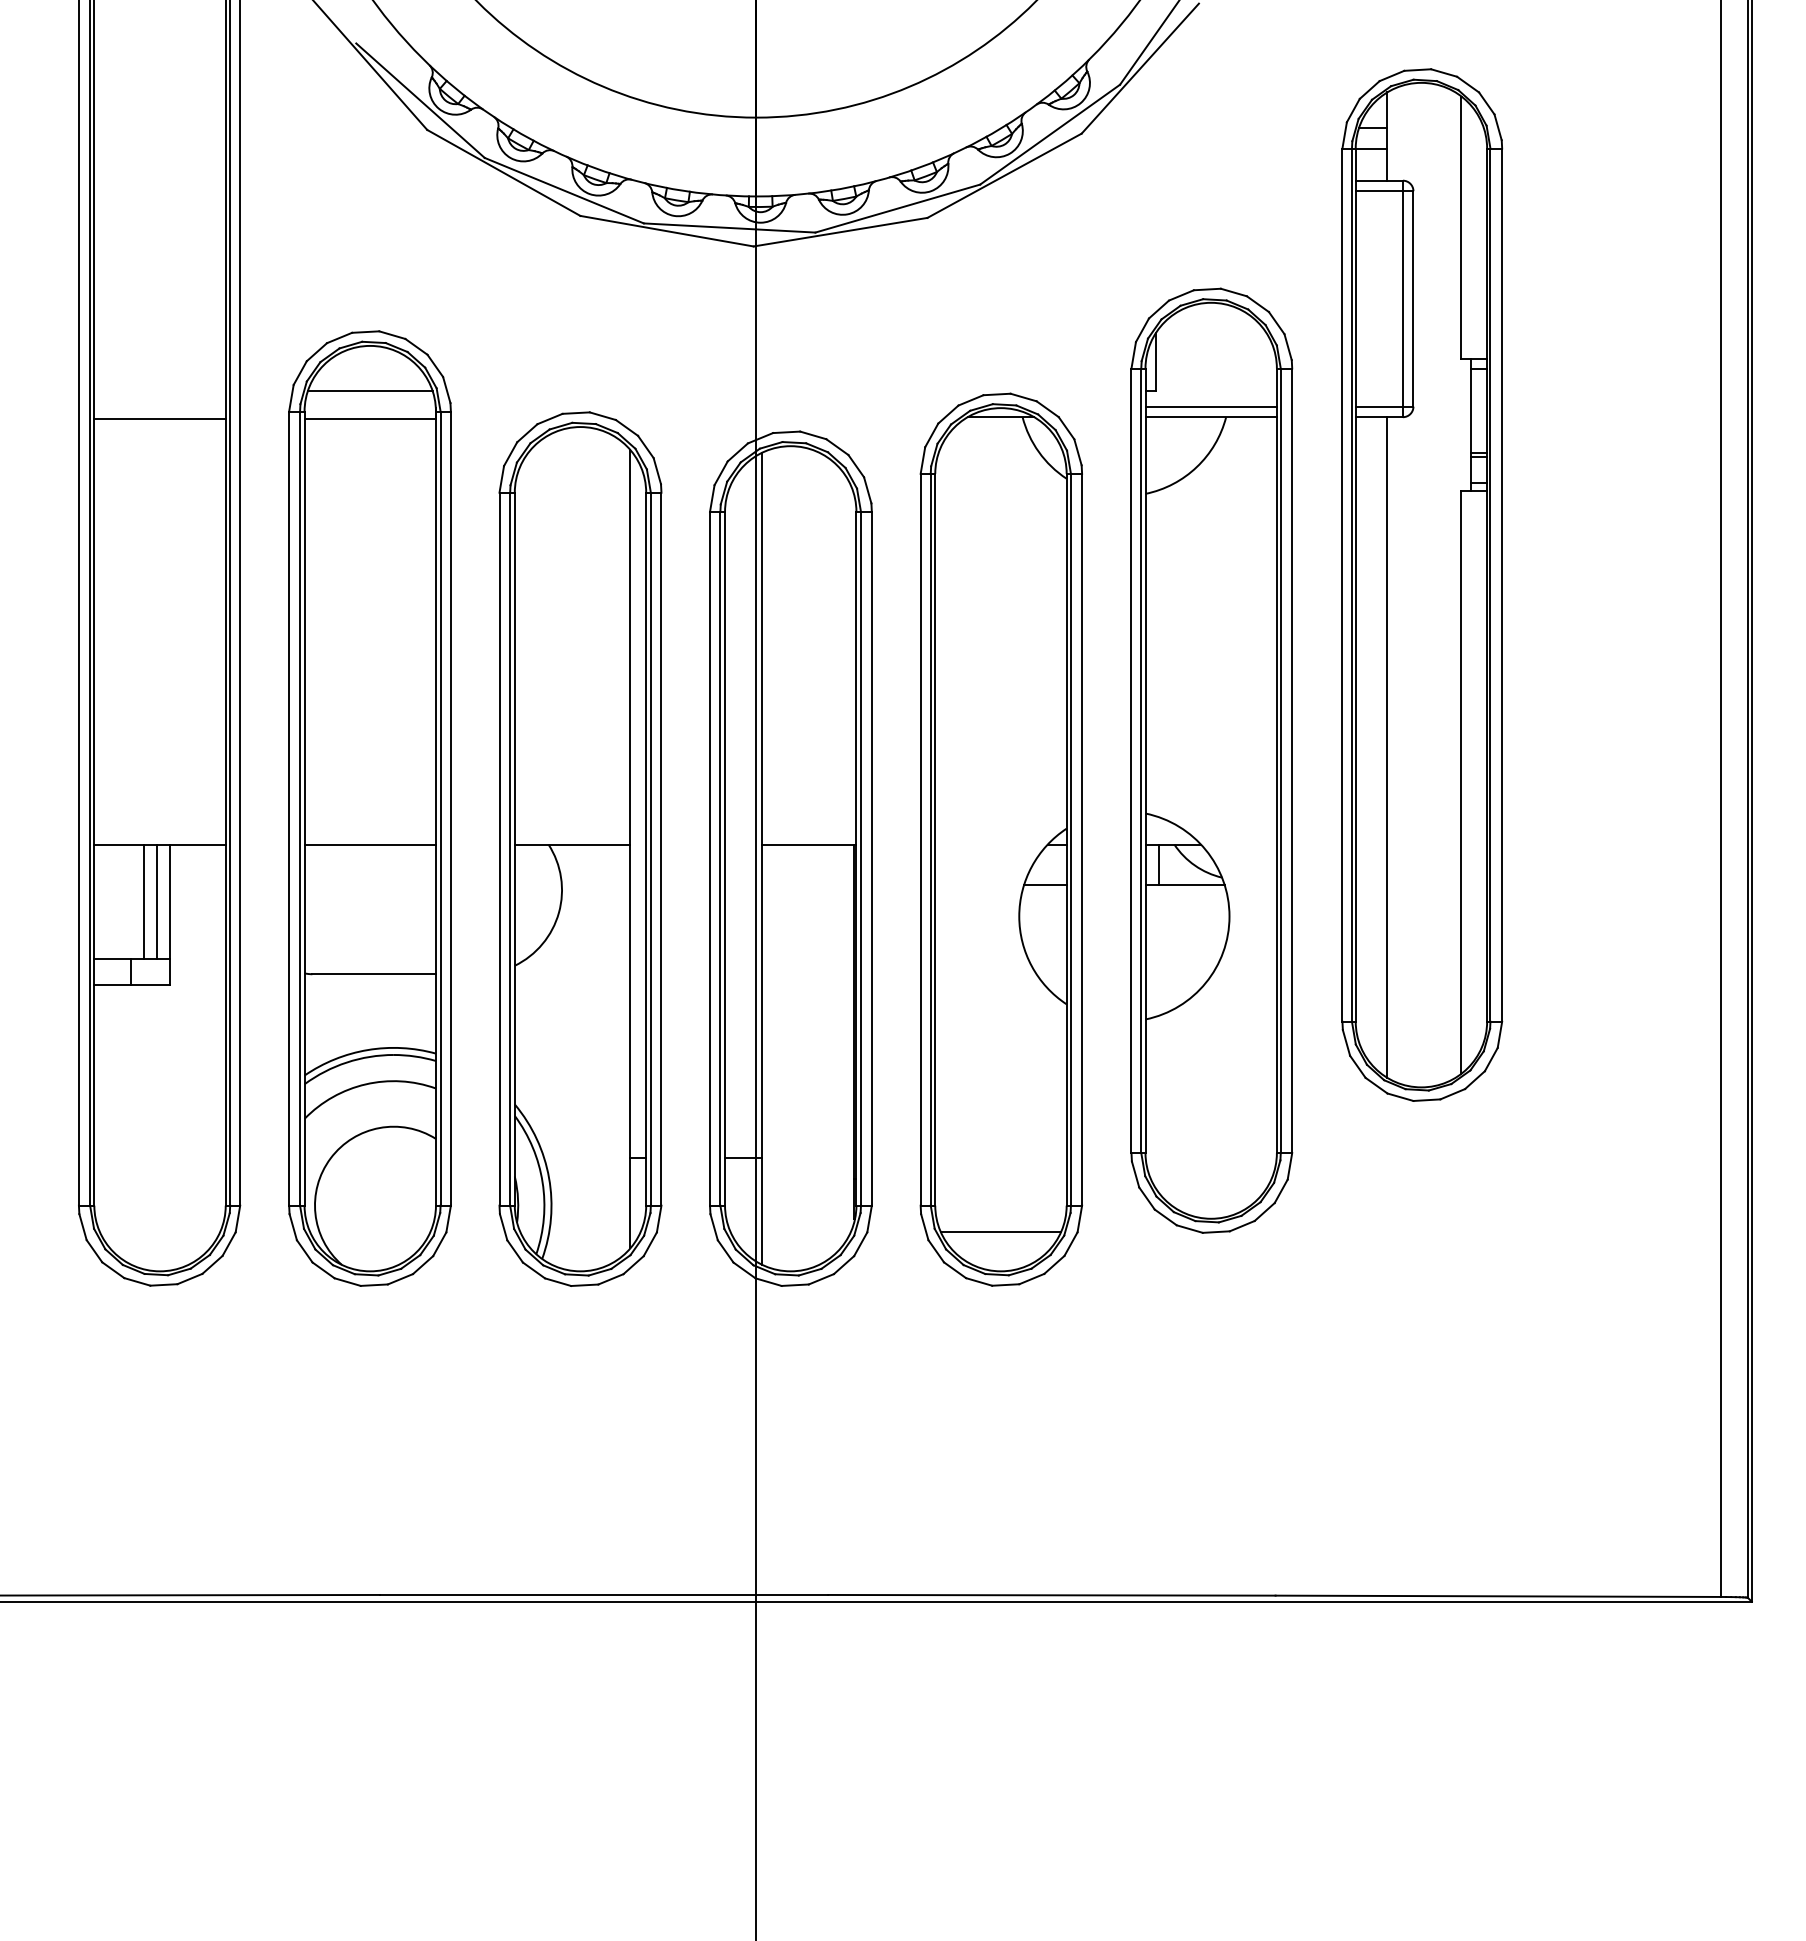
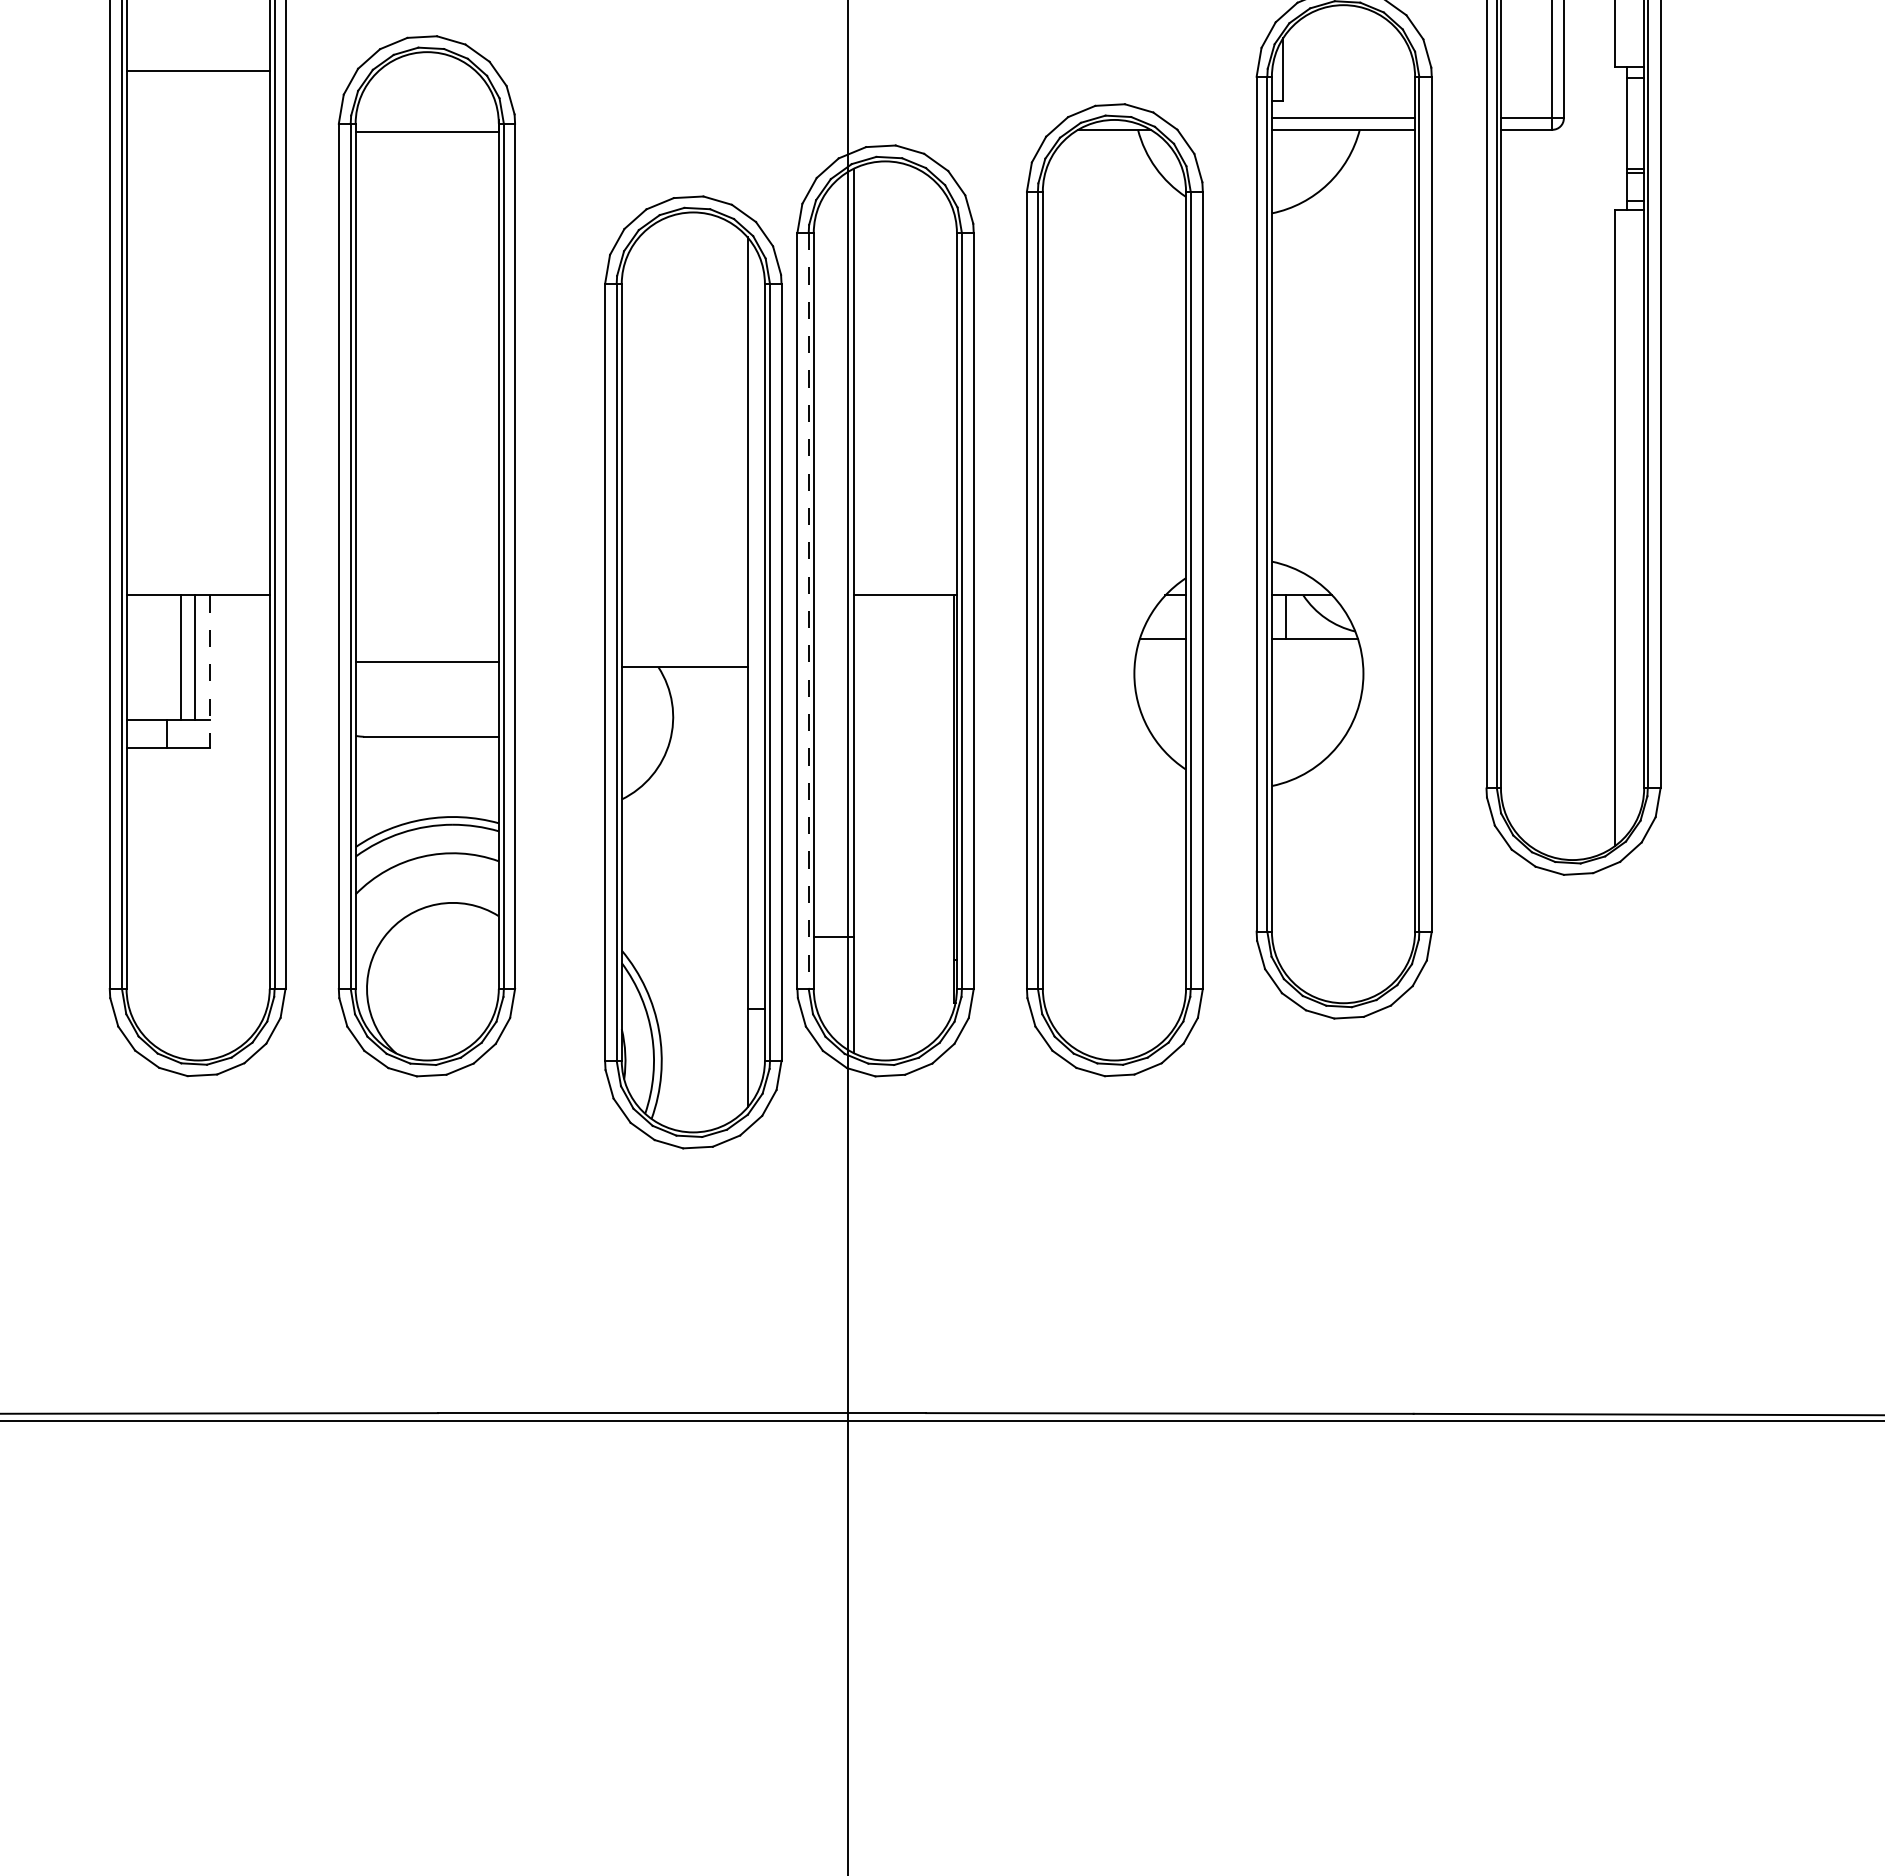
line: (369, 390) -> (426, 100), removed
line: (159, 418) -> (197, 70), moved
line: (1387, 747) -> (1535, 489), removed
line: (369, 844) -> (426, 661), moved
part: (580, 848) -> (693, 671), moved
line: (720, 858) -> (808, 610), solid -> dashed
line: (170, 915) -> (209, 672), solid -> dashed
line: (1000, 1231) -> (1113, 1017), removed

